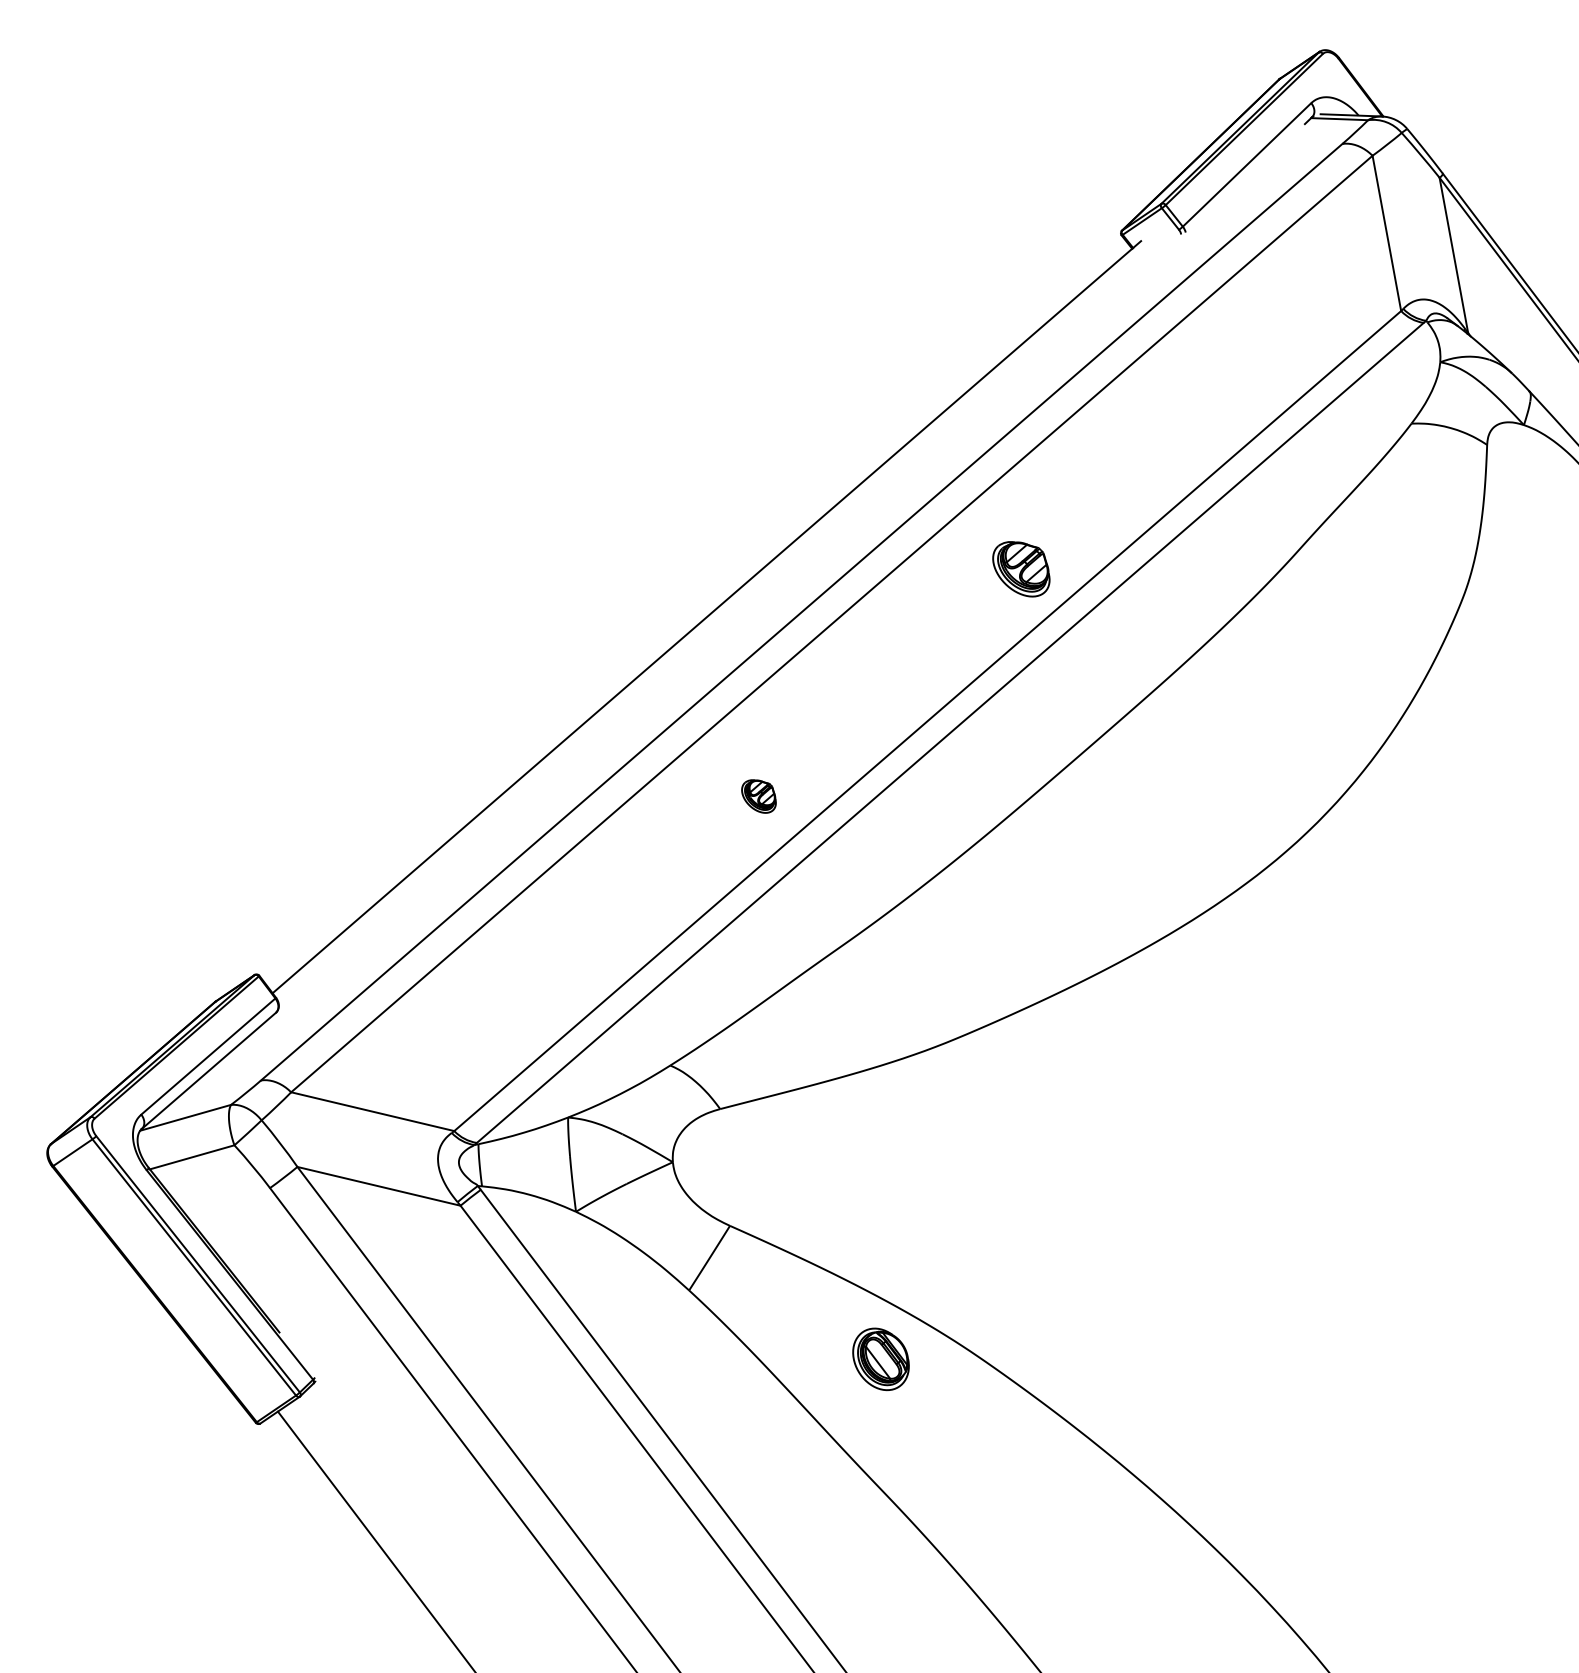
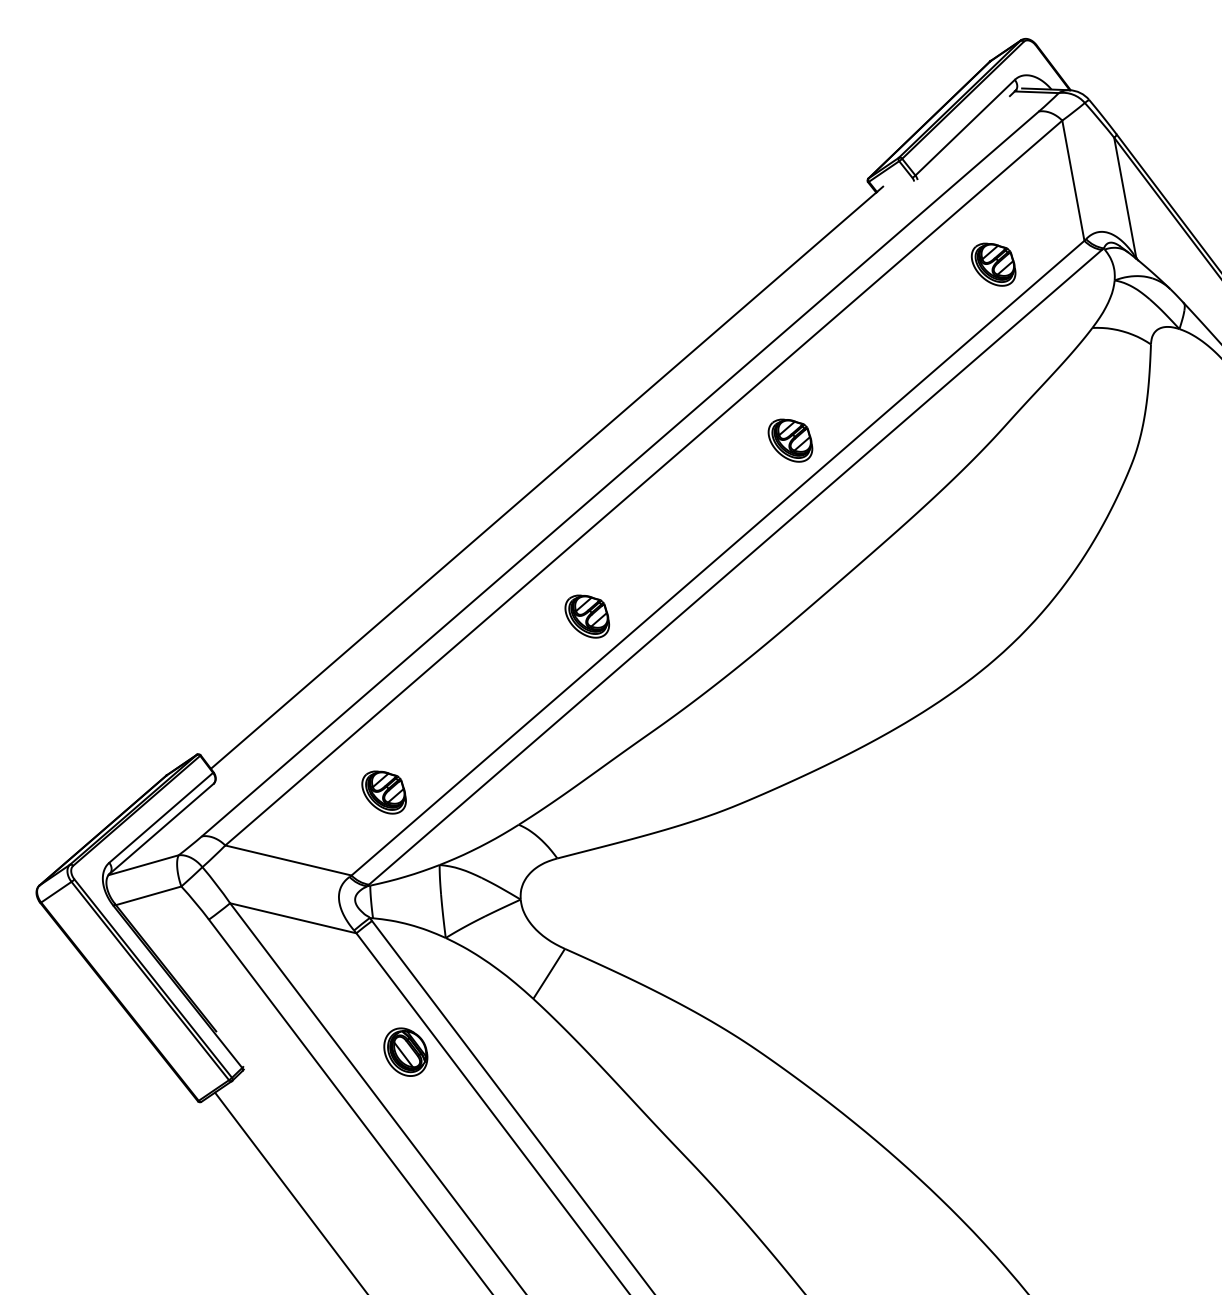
part: (1283, 341) -> (993, 264), added
part: (759, 796) -> (587, 616), size x1.67
part: (495, 1023) -> (383, 792), added
part: (880, 1358) -> (405, 1051), moved

